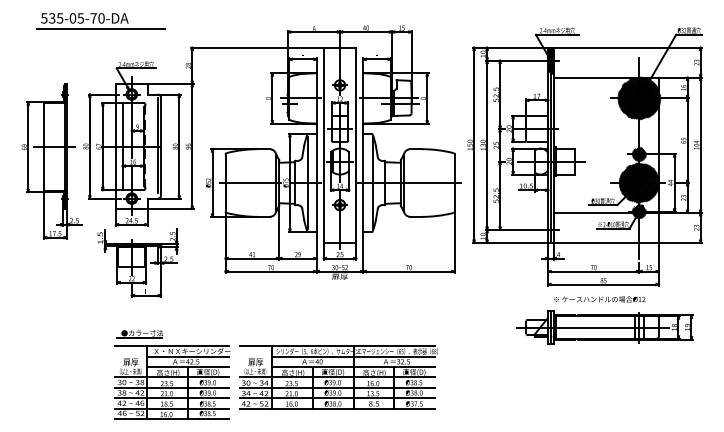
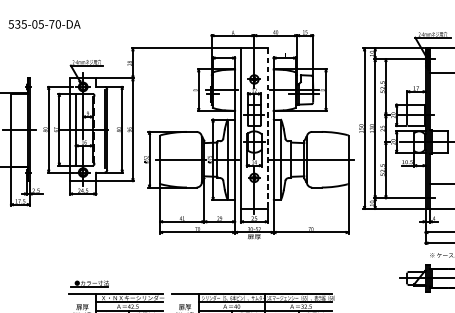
line: (100, 28) -> (57, 32), removed
line: (356, 145) -> (267, 128), solid -> dashed
part: (137, 262) -> (87, 225), removed

